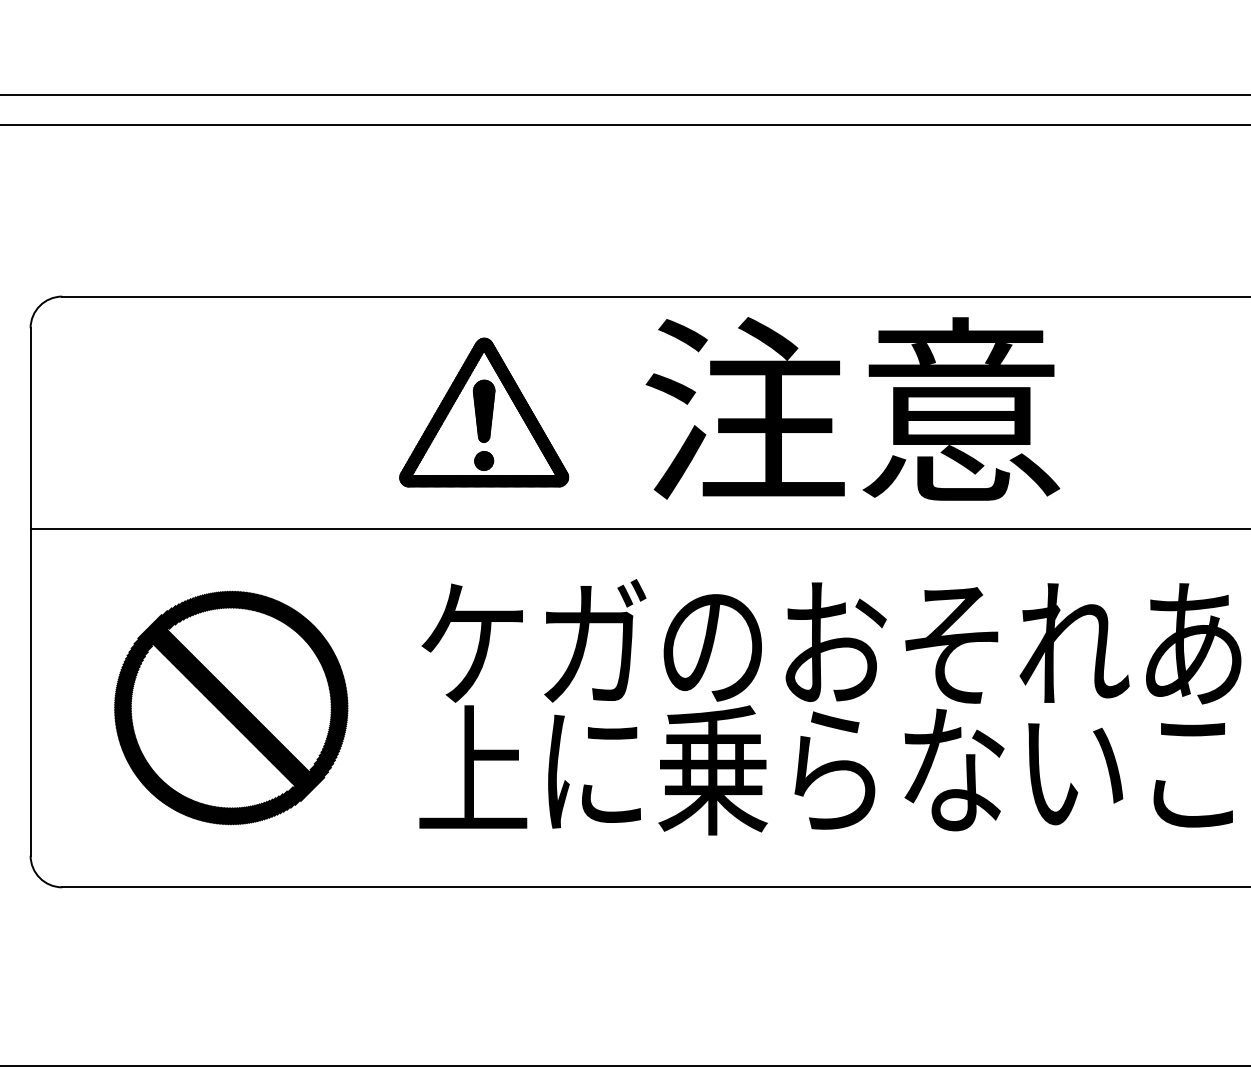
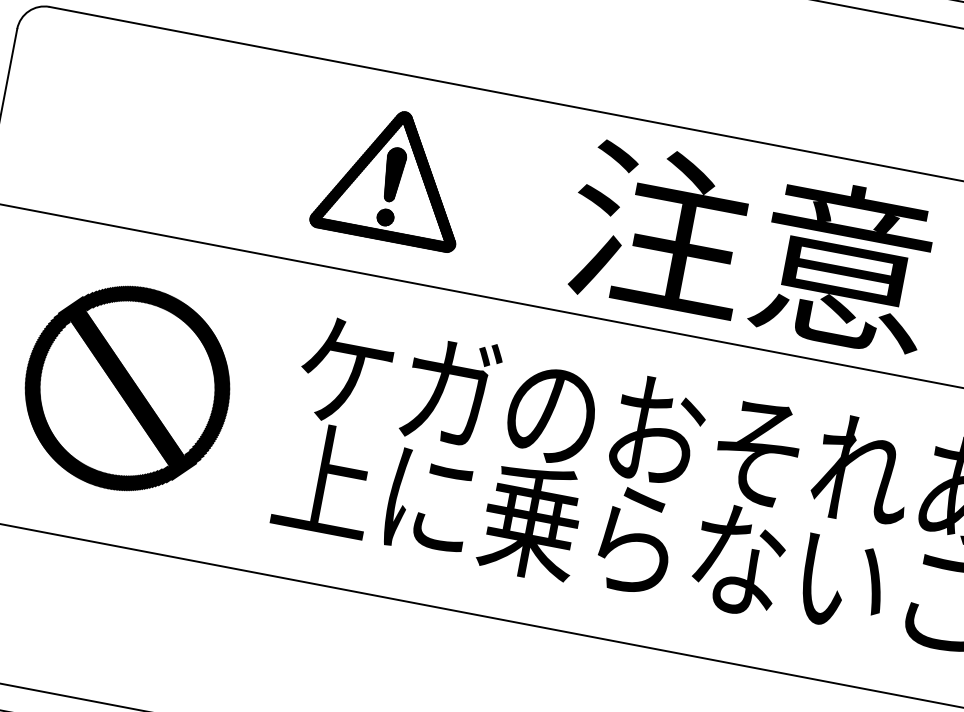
text: (852, 408) -> (751, 246), moved

